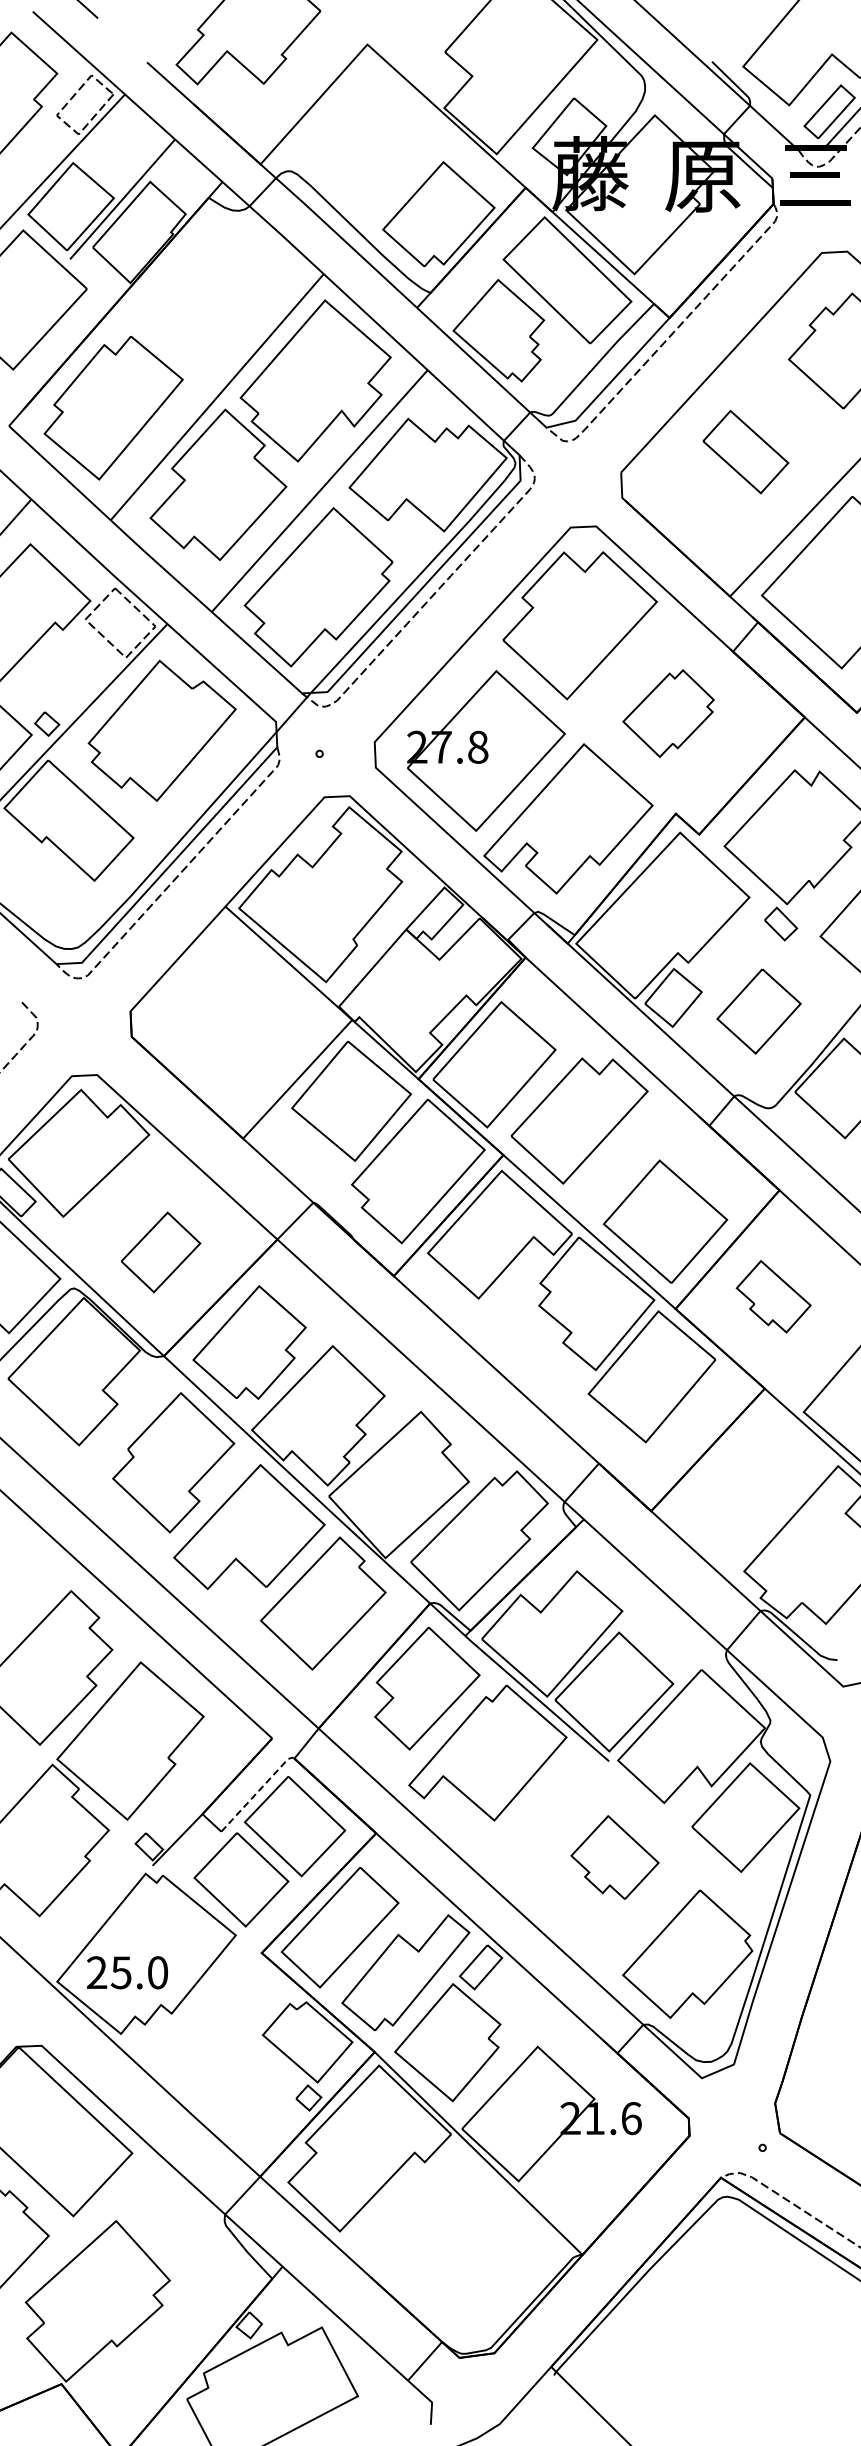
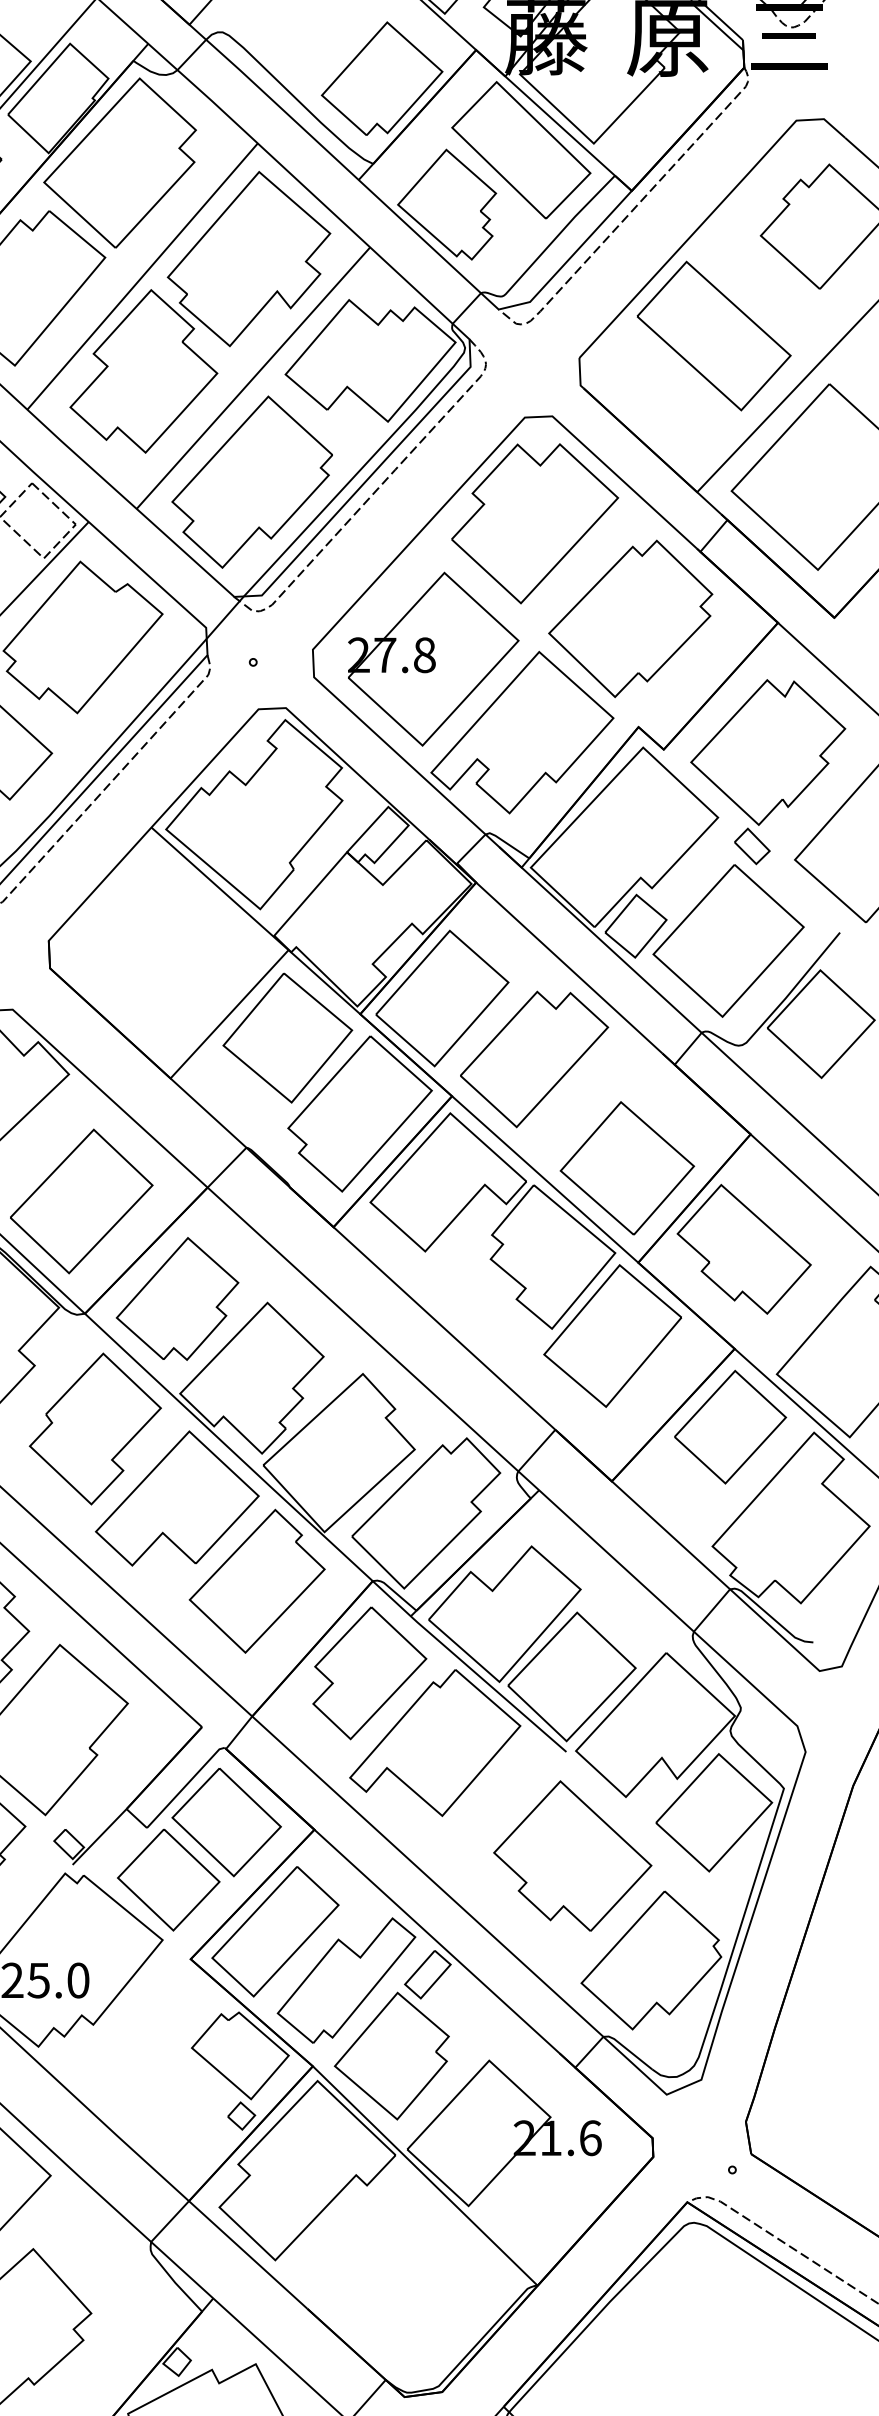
part: (196, 292) -> (120, 163), added
part: (745, 451) -> (713, 335), size x1.67
part: (668, 713) -> (630, 618), size x1.67
part: (758, 1011) -> (727, 940), size x1.67
part: (160, 1252) -> (81, 1201), size x1.67
part: (773, 1296) -> (744, 1249), size x1.67
part: (760, 1461) -> (730, 1427), added
line: (257, 1792) -> (186, 1785), dashed -> solid
part: (614, 1857) -> (572, 1855), size x1.67

